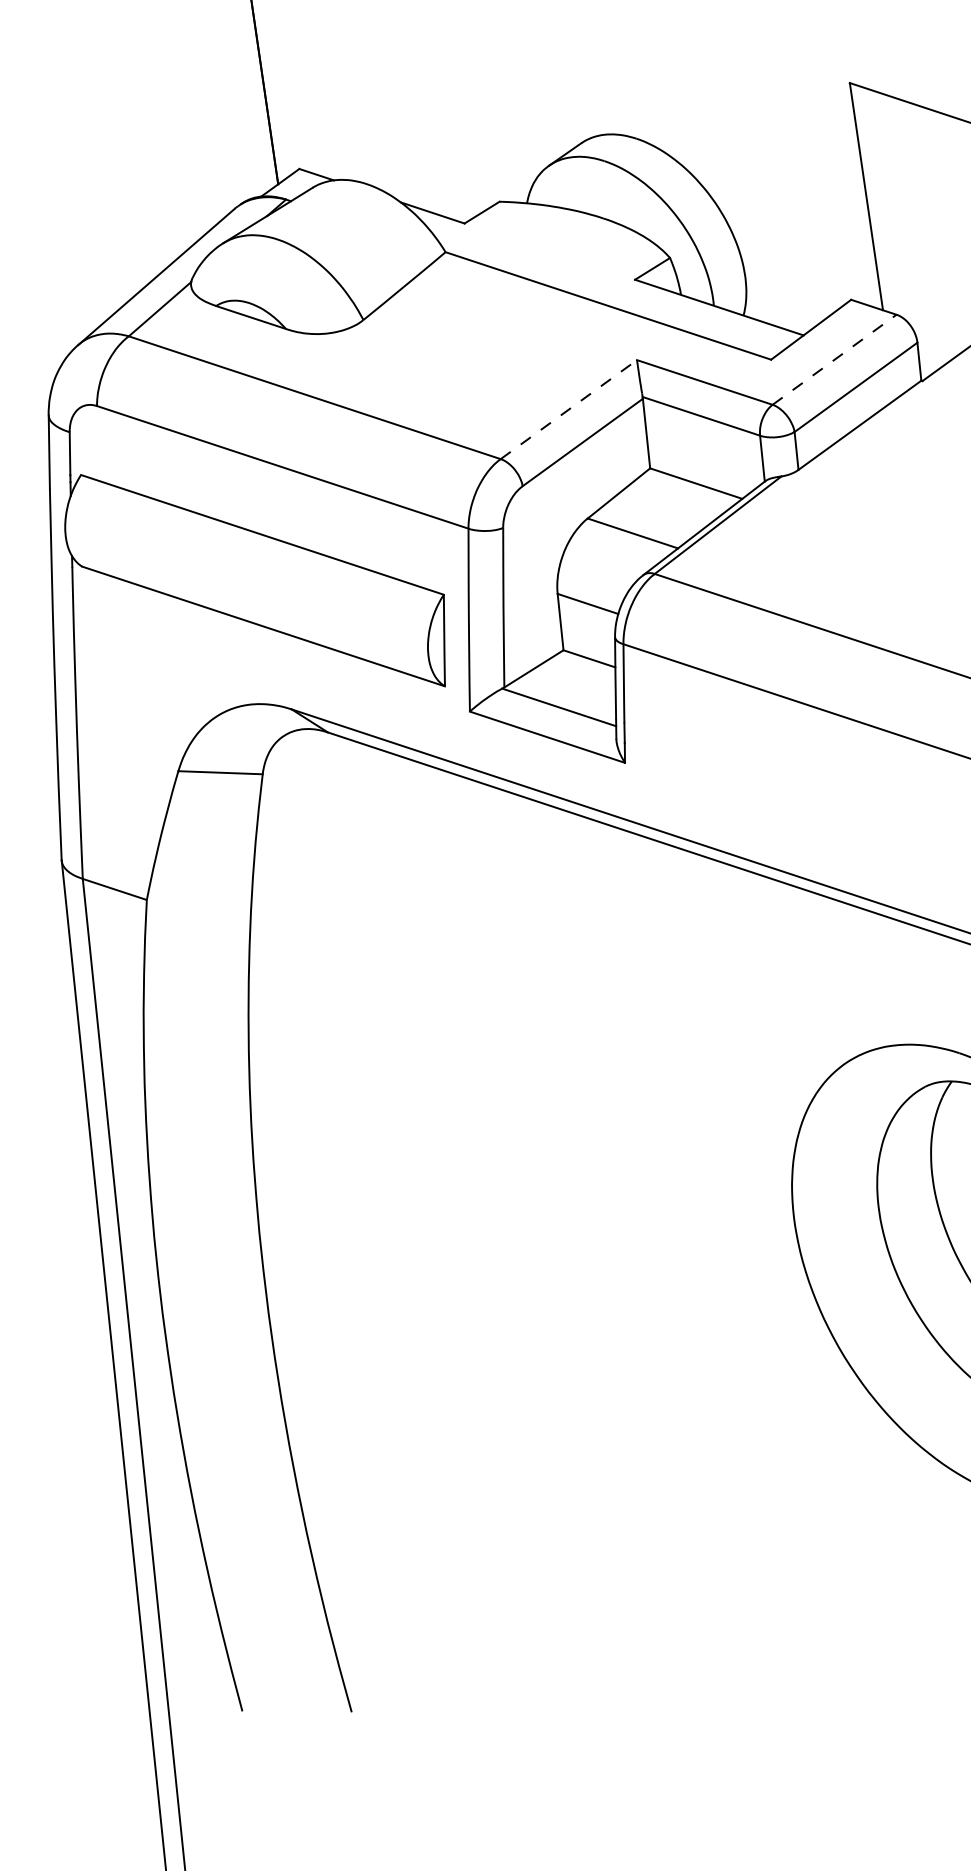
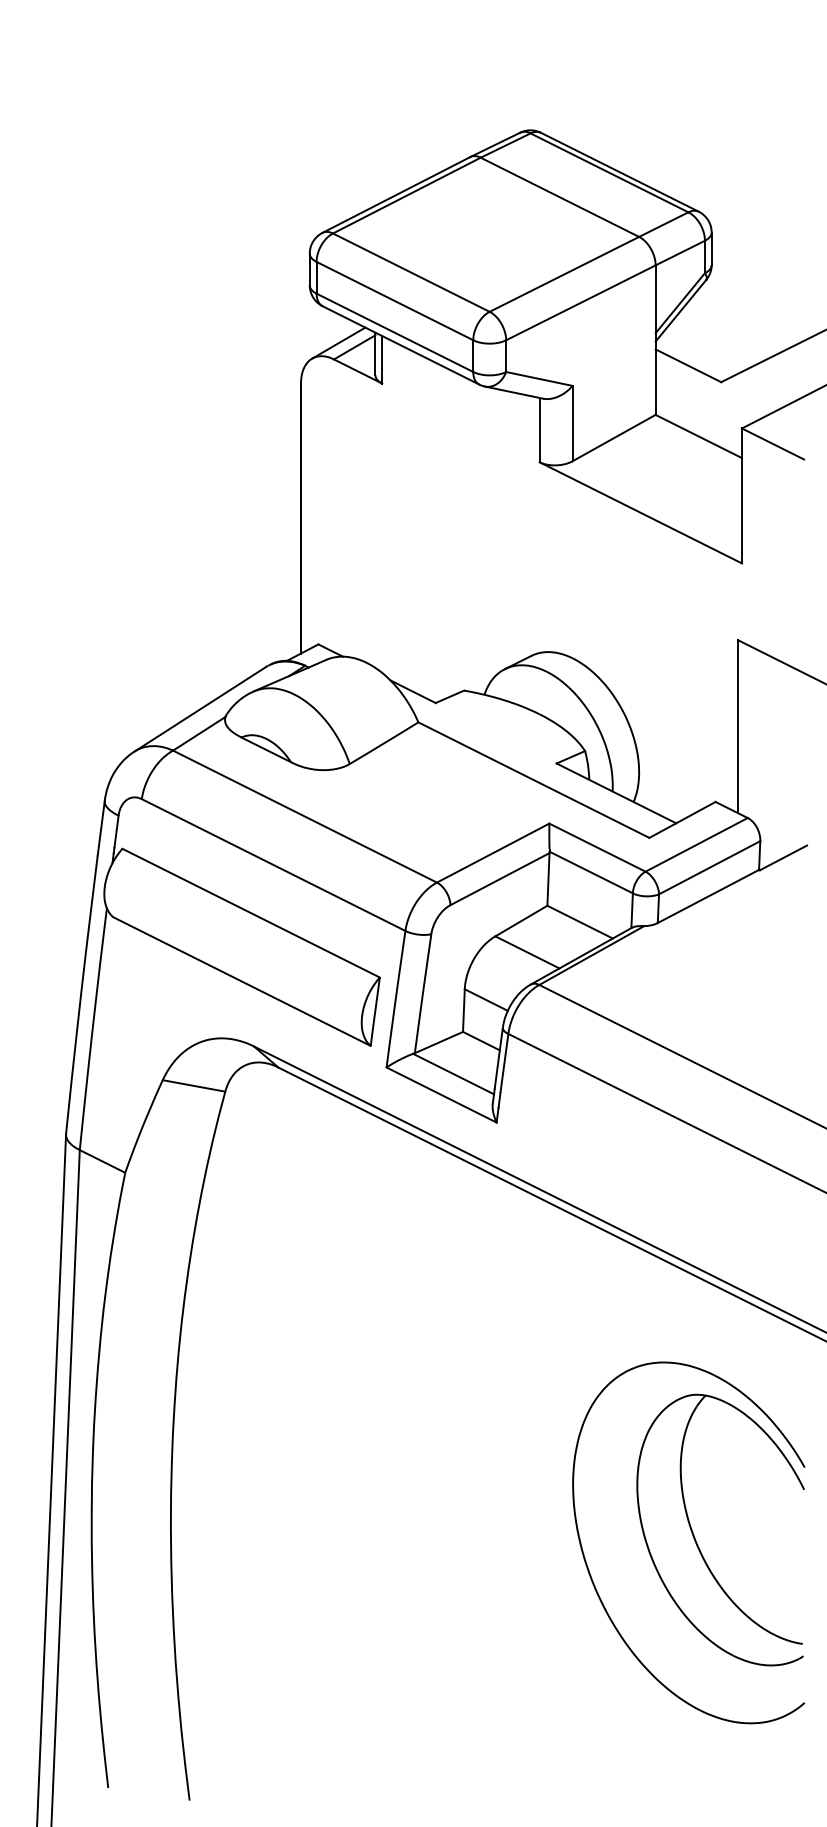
line: (834, 359) -> (696, 844), dashed -> solid
line: (569, 408) -> (493, 852), dashed -> solid

